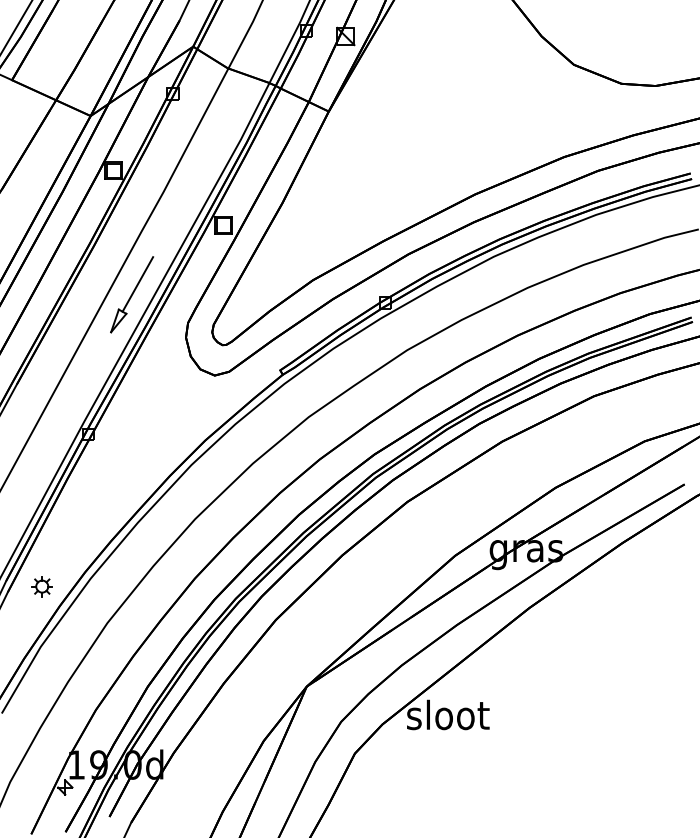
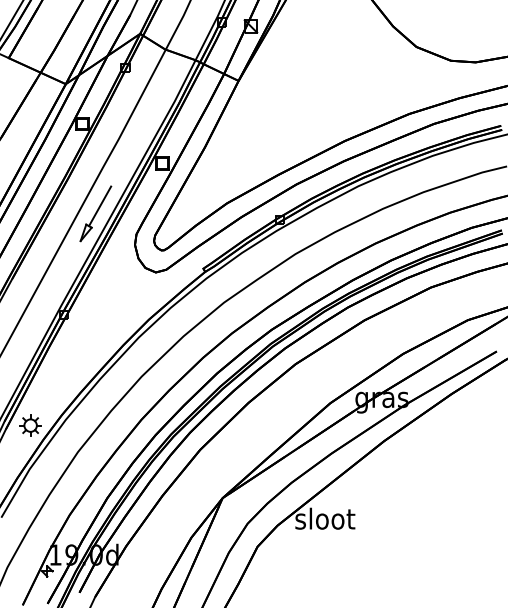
part: (42, 586) -> (30, 425), size x1.43

